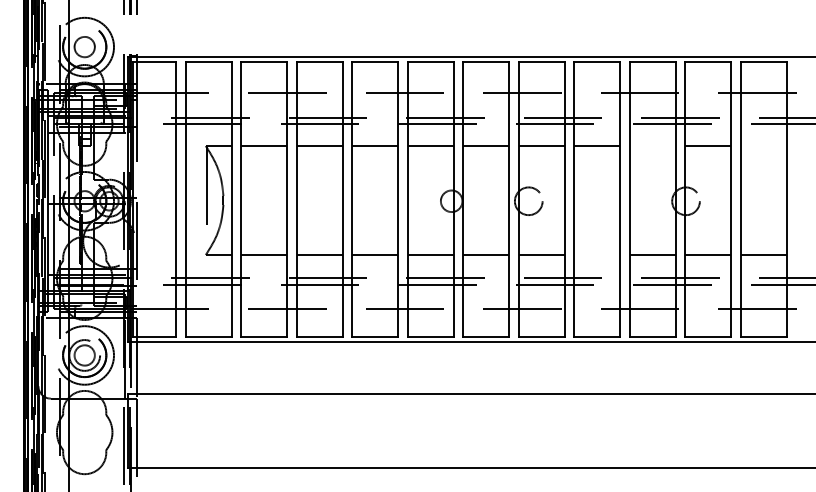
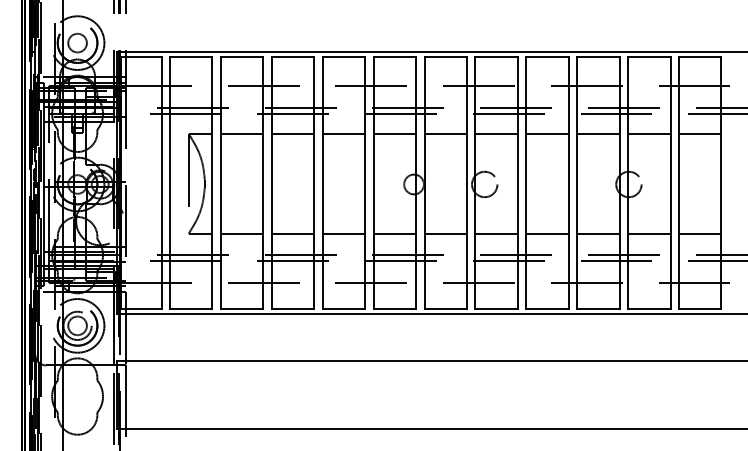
line: (652, 146) -> (598, 134), added
line: (763, 146) -> (699, 134), added
line: (597, 255) -> (547, 234), added

